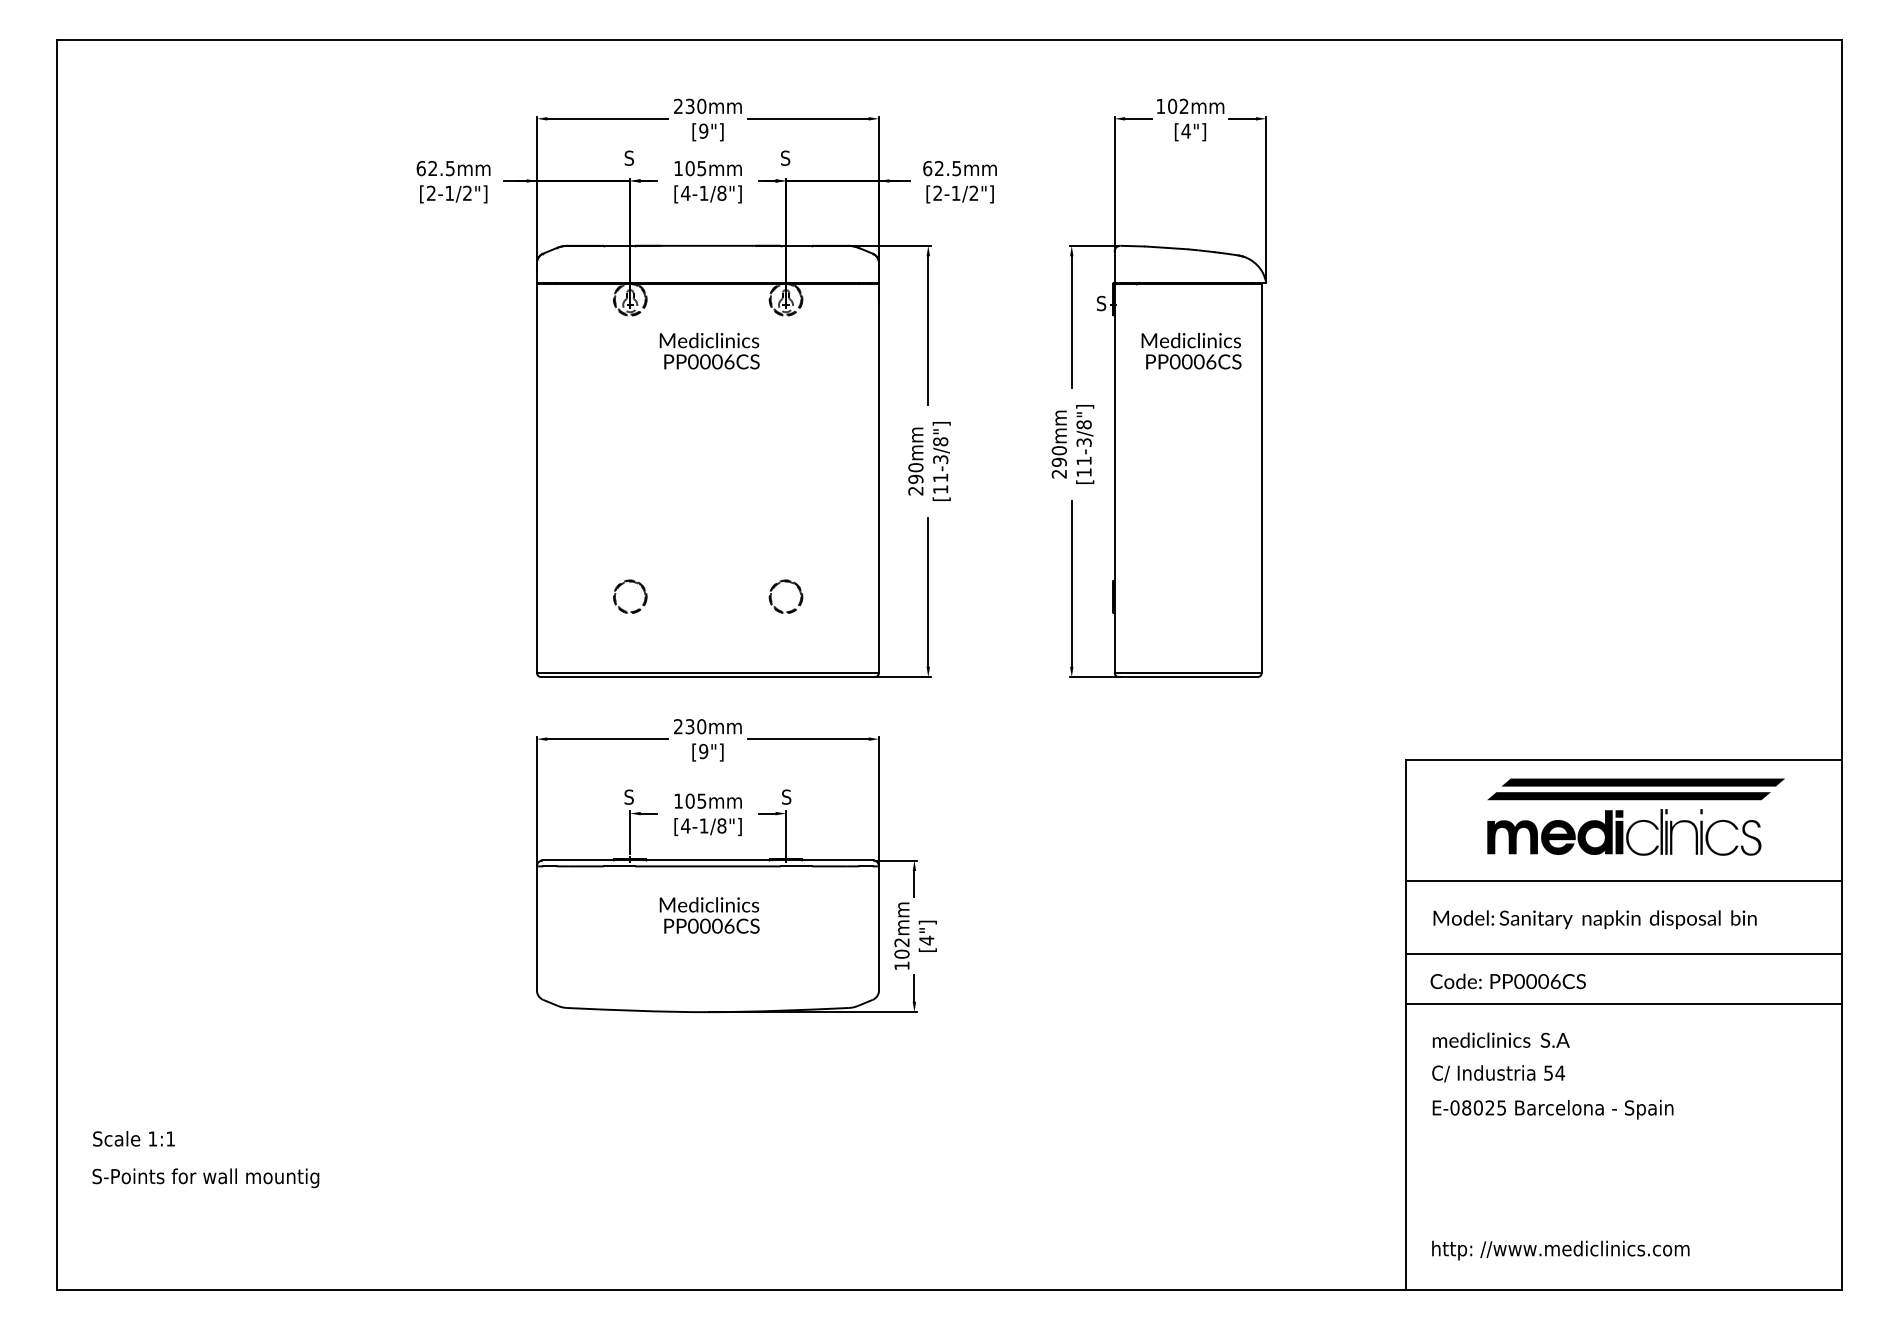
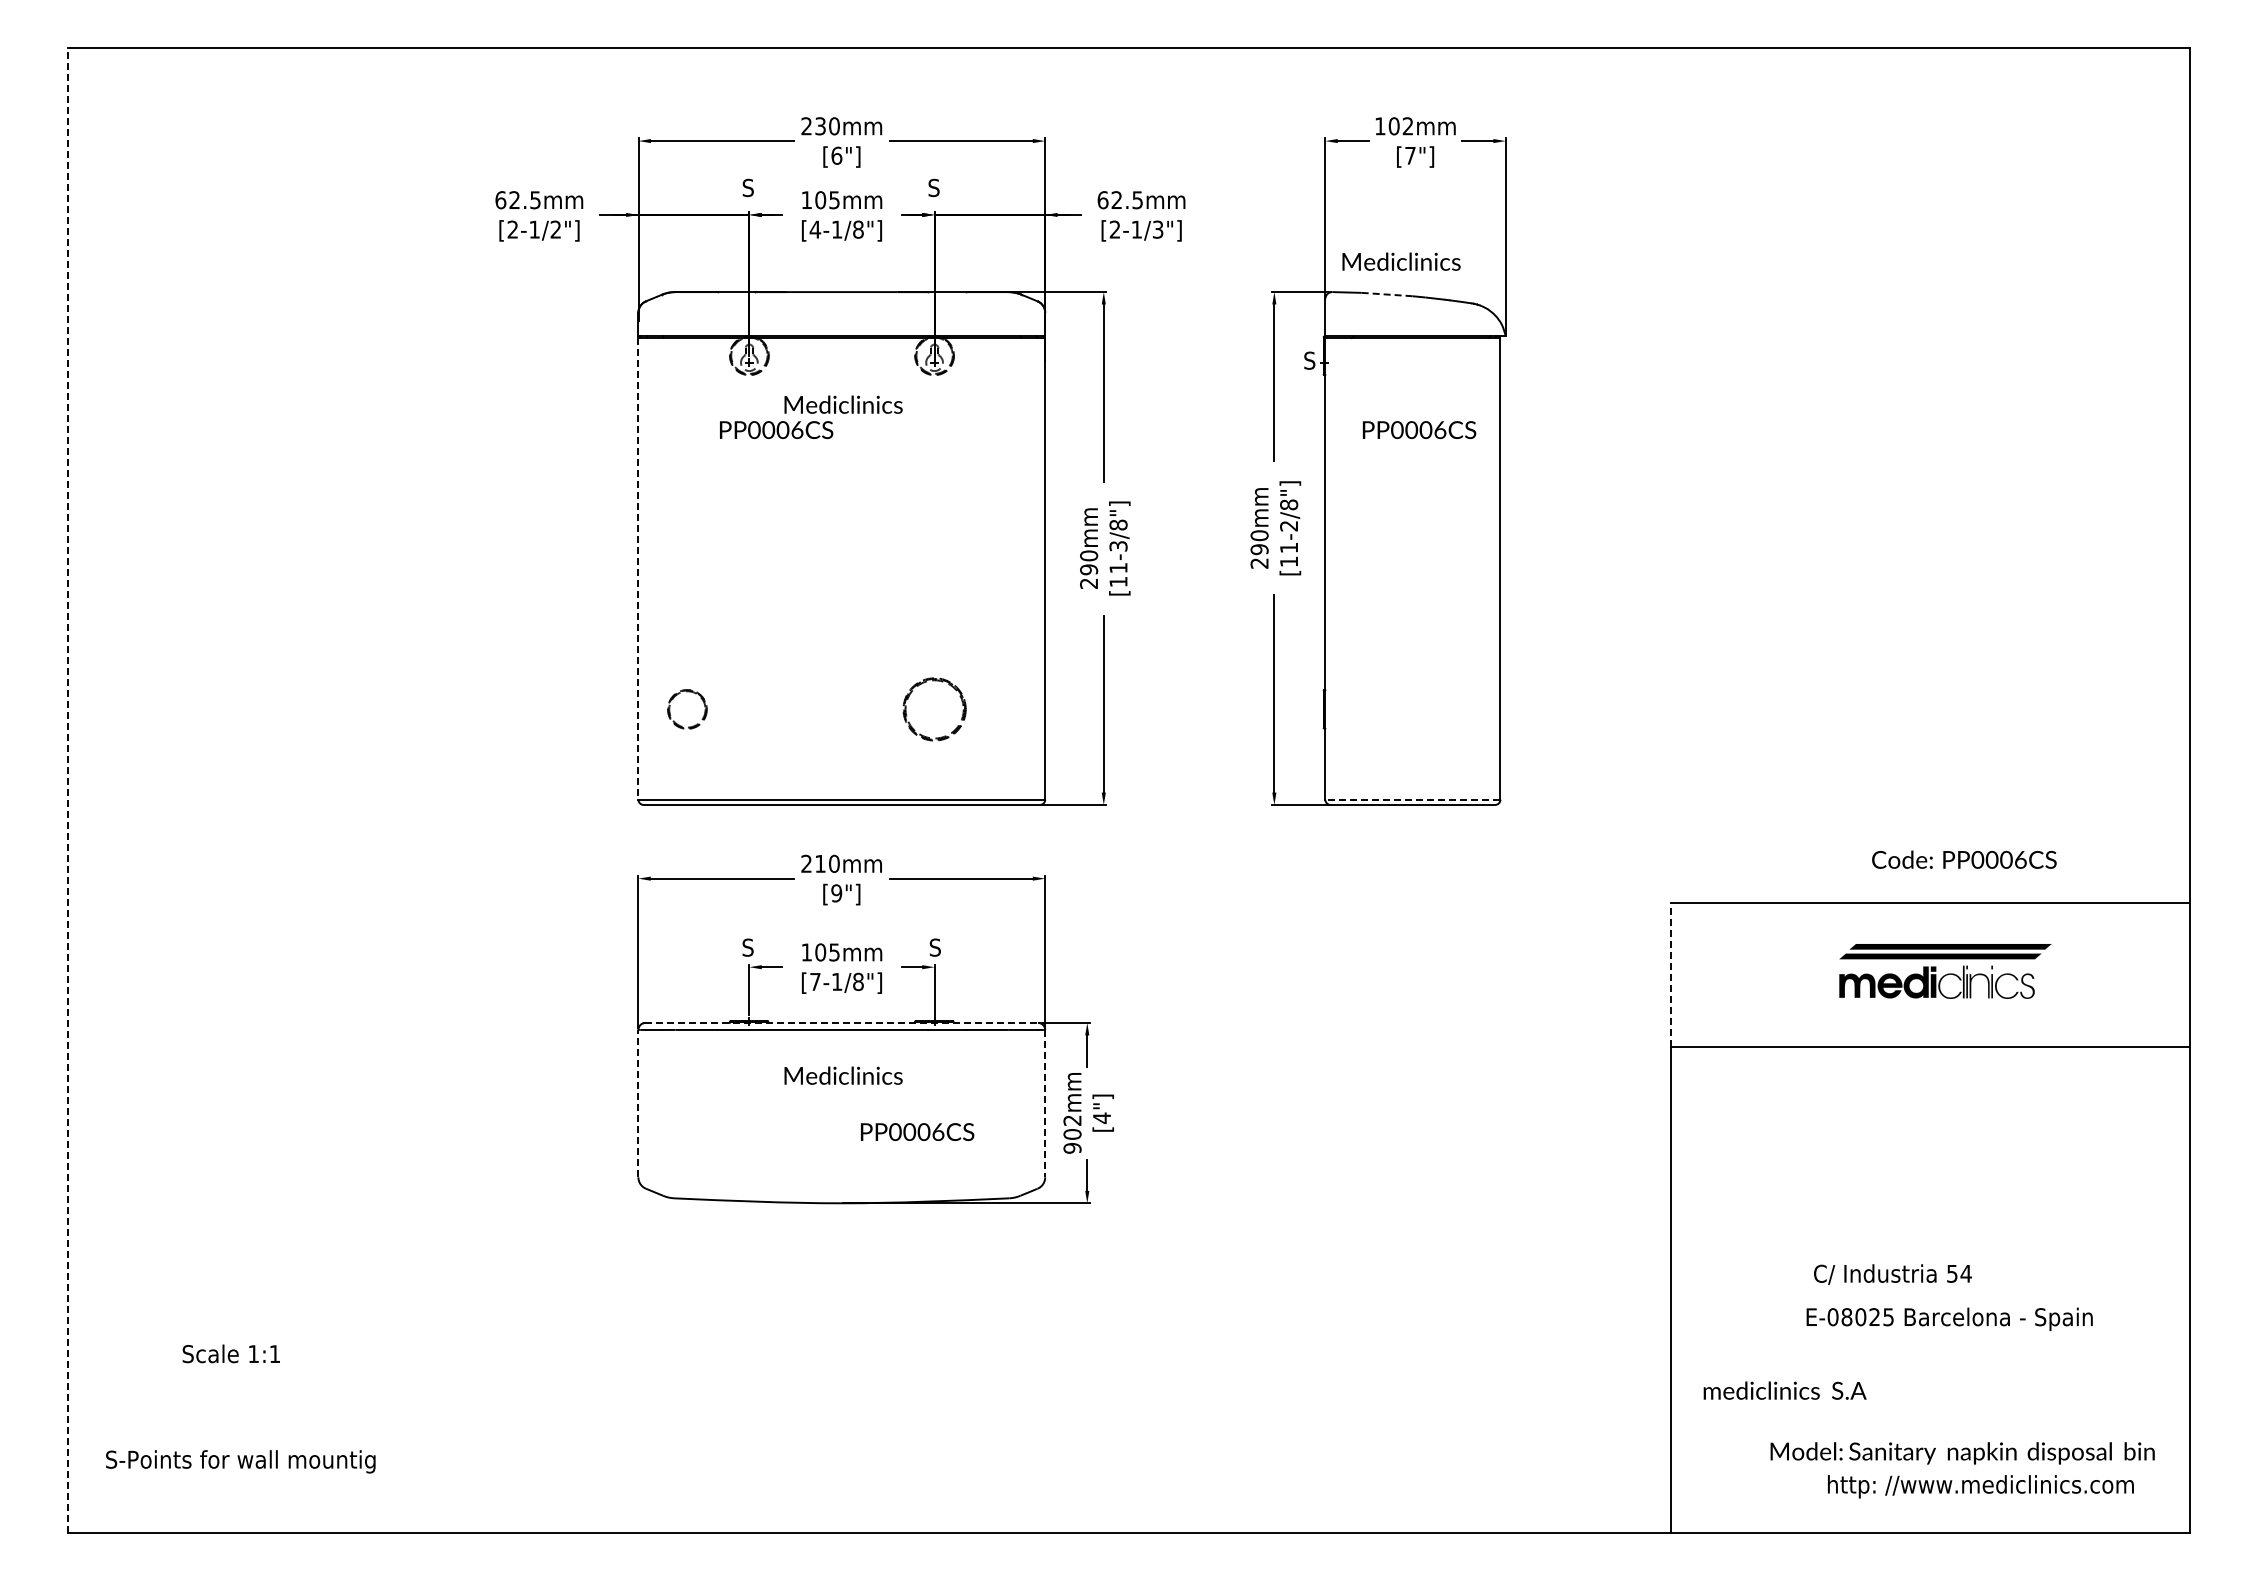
text: (703, 130) -> (836, 155), [9"] -> [6"]
text: (1186, 130) -> (1410, 155), [4"] -> [7"]
text: (974, 193) -> (1158, 229), [2-1/2"] -> [2-1/3"]
line: (1166, 247) -> (1387, 294), solid -> dashed
text: (1191, 340) -> (1401, 261), moved
text: (711, 362) -> (776, 430), moved
text: (1084, 442) -> (1289, 526), [11-3/8"] -> [11-2/8"]
line: (536, 478) -> (638, 568), solid -> dashed
circle: (630, 596) -> (687, 709), moved
circle: (785, 596) -> (934, 709), size x1.6
line: (56, 665) -> (67, 790), solid -> dashed
line: (1187, 672) -> (1412, 799), solid -> dashed
text: (690, 726) -> (820, 863), 230mm -> 210mm
part: (1636, 817) -> (1945, 971), size x0.6
line: (1405, 820) -> (1671, 975), solid -> dashed
text: (685, 825) -> (815, 981), [4-1/8"] -> [7-1/8"]
line: (708, 860) -> (842, 1022), solid -> dashed
text: (1594, 919) -> (1962, 1453), moved
text: (711, 925) -> (917, 1131), moved
line: (536, 928) -> (638, 1103), solid -> dashed
line: (879, 928) -> (1045, 1103), solid -> dashed
line: (1623, 953) -> (1930, 1133), removed
text: (901, 966) -> (1072, 1148), 102mm -> 902mm
text: (1508, 981) -> (1964, 859), moved
line: (1623, 1003) -> (1930, 1193), removed
text: (1500, 1040) -> (1784, 1390), moved
text: (1498, 1073) -> (1892, 1274), moved
text: (1552, 1109) -> (1949, 1318), moved
text: (133, 1138) -> (230, 1353), moved
text: (205, 1178) -> (240, 1461), moved
text: (1560, 1250) -> (1980, 1486), moved

